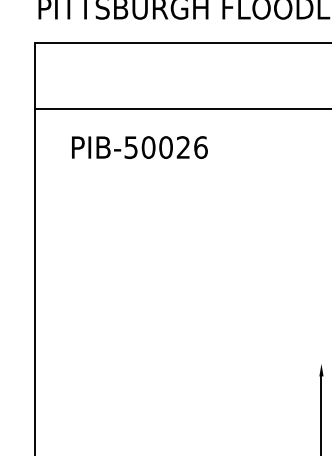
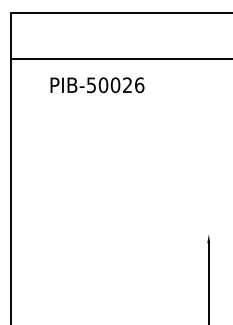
text: (139, 147) -> (97, 85), moved

